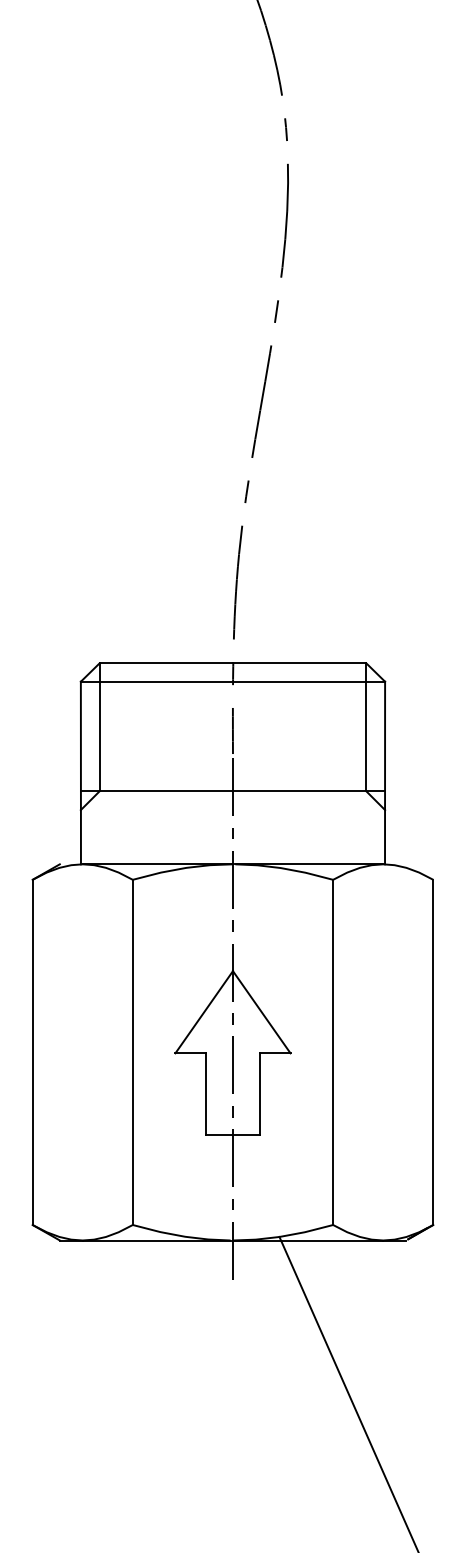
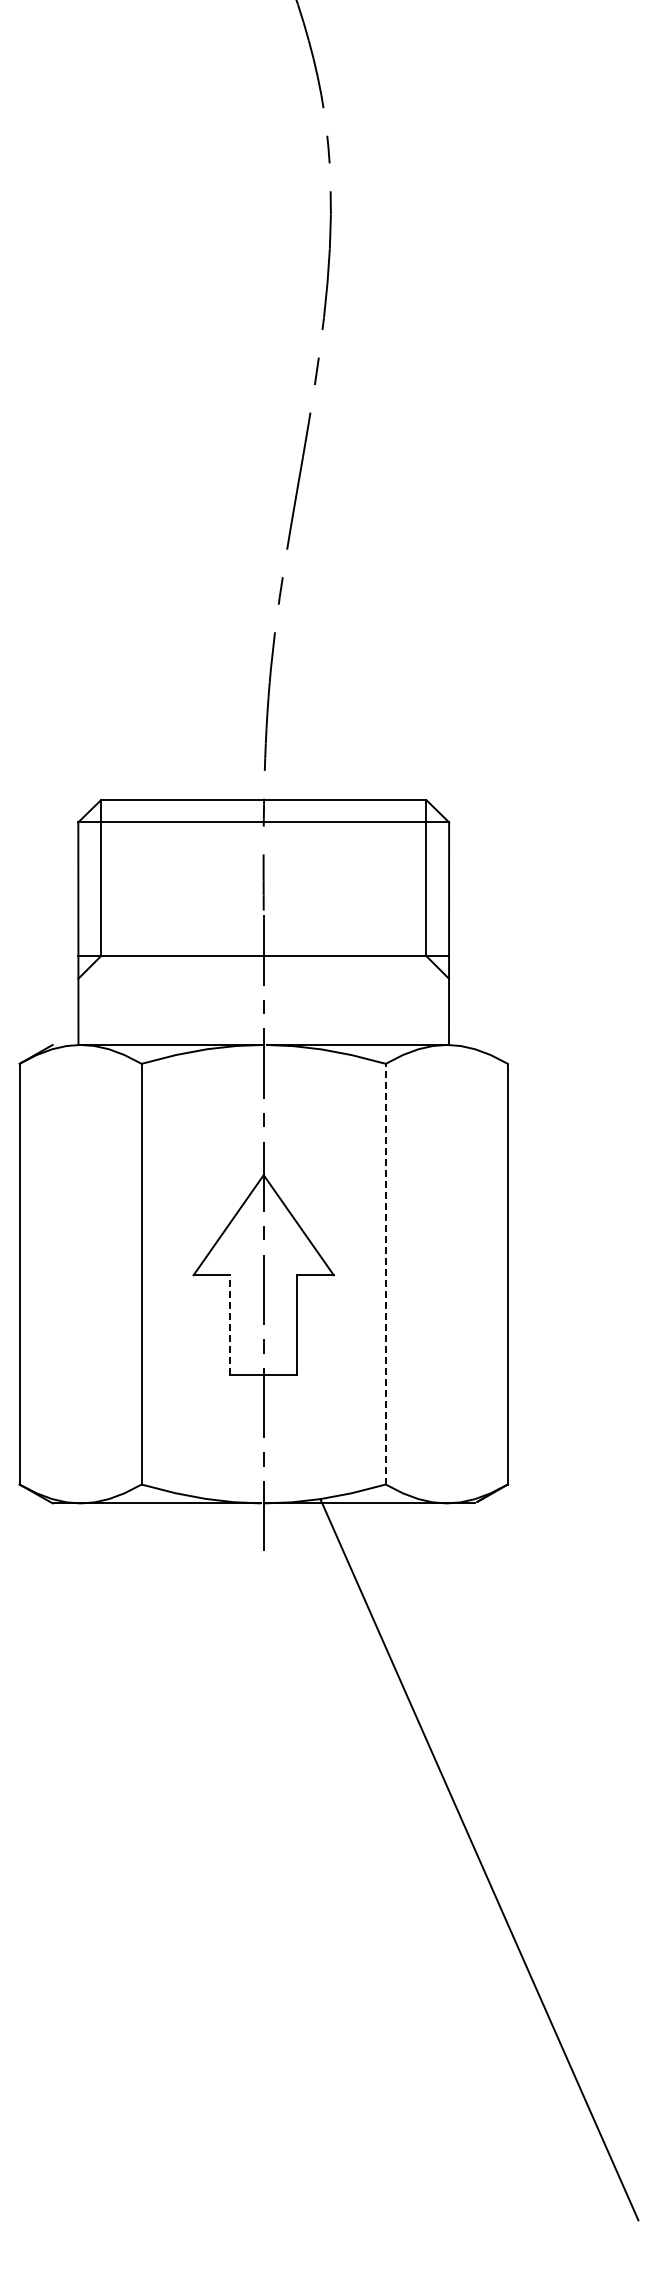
line: (332, 1051) -> (385, 1273), solid -> dashed
line: (205, 1093) -> (230, 1324), solid -> dashed

